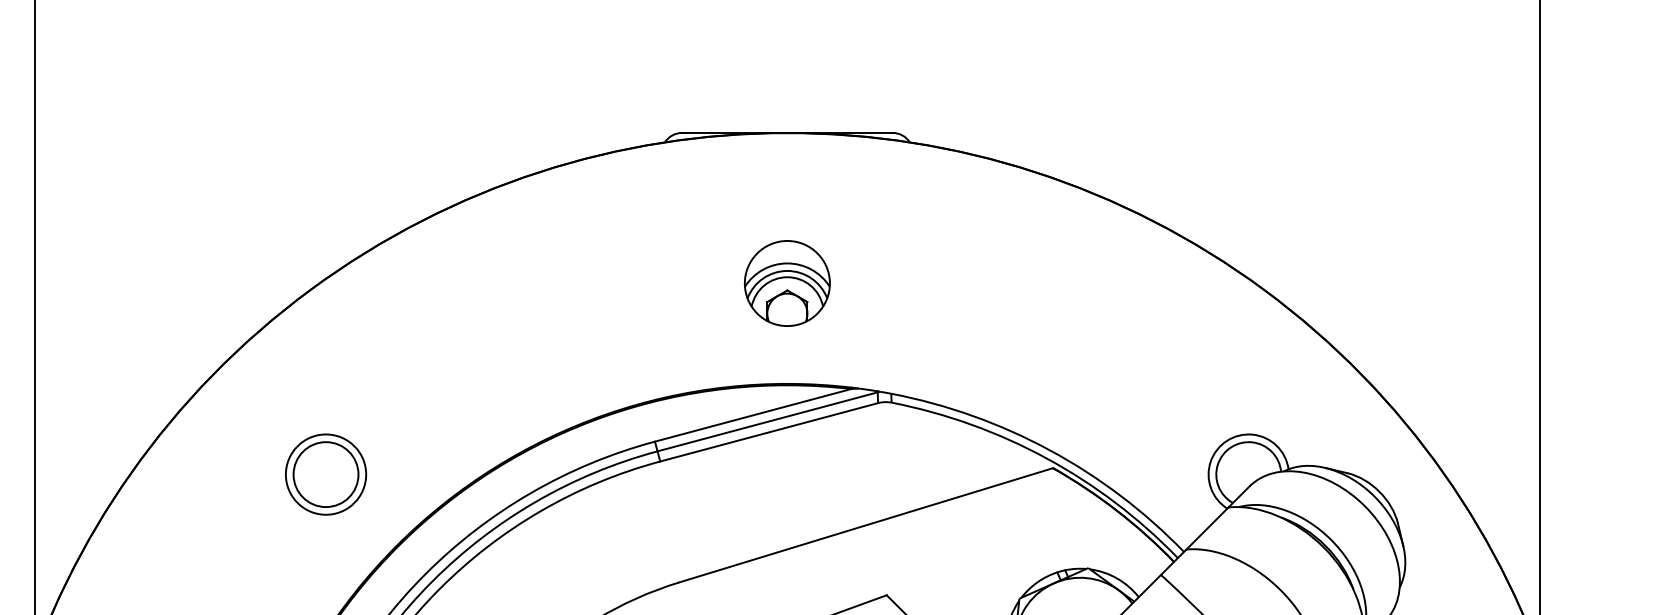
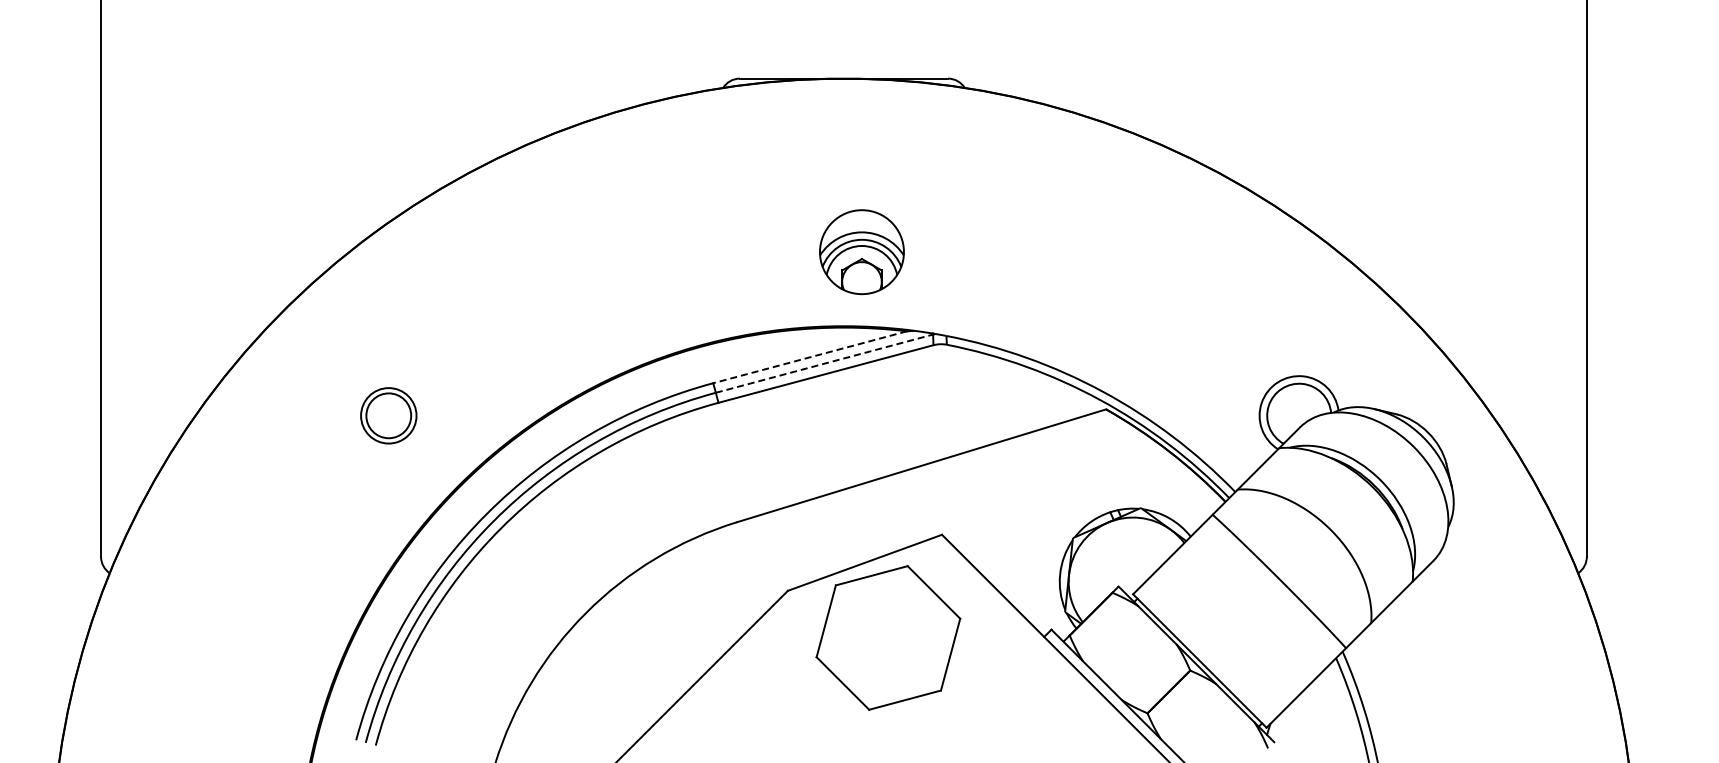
part: (786, 283) -> (861, 252), moved
line: (752, 415) -> (809, 357), solid -> dashed
line: (767, 421) -> (824, 363), solid -> dashed
part: (325, 474) -> (388, 415), size x0.7

